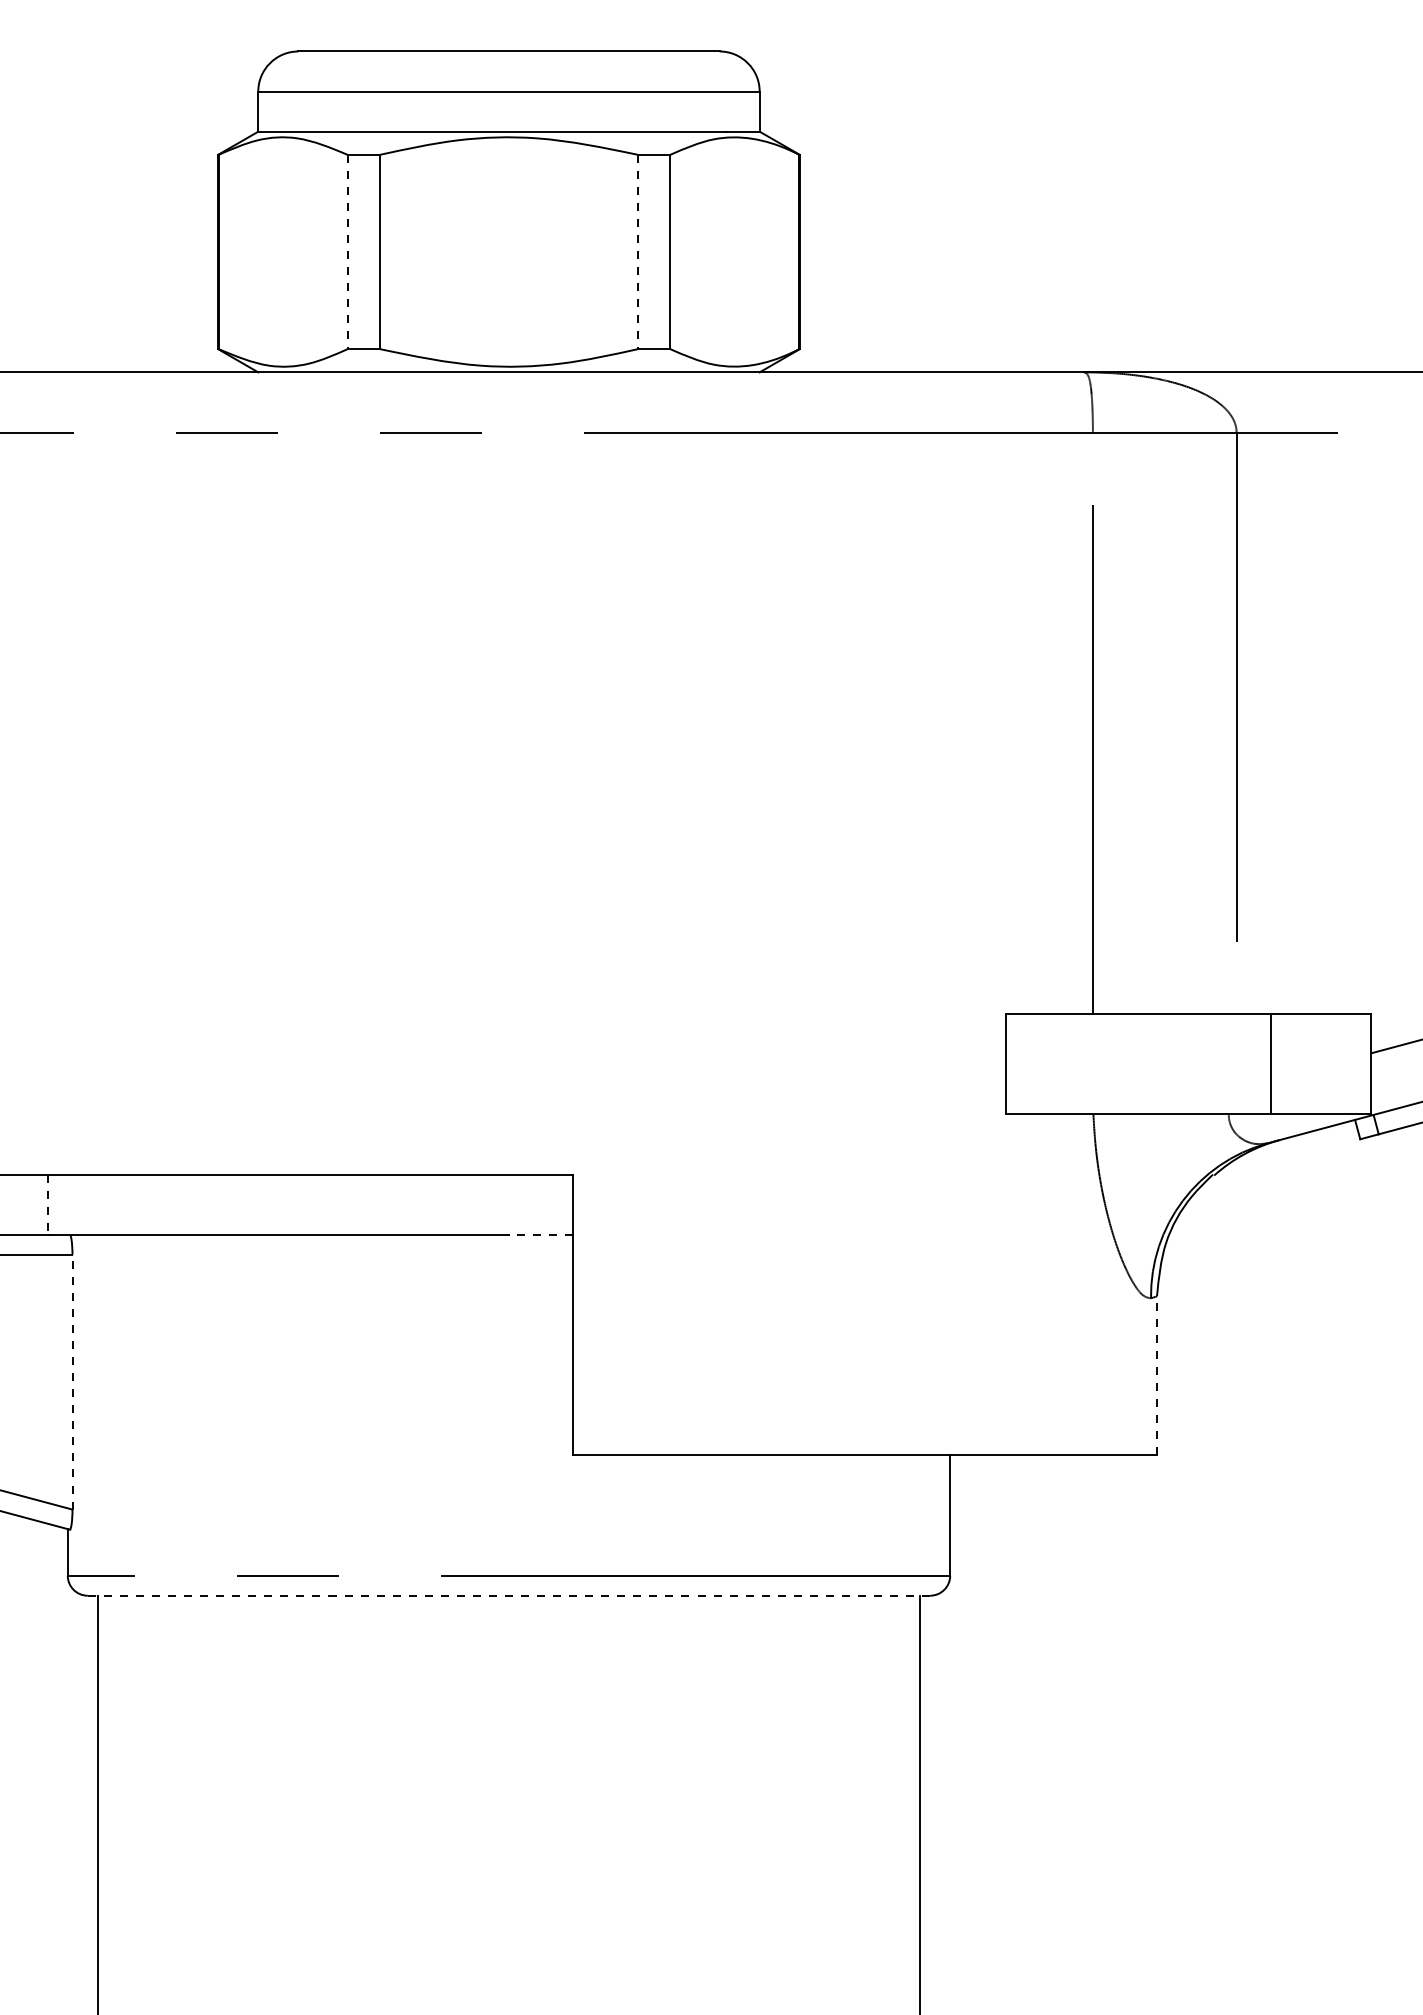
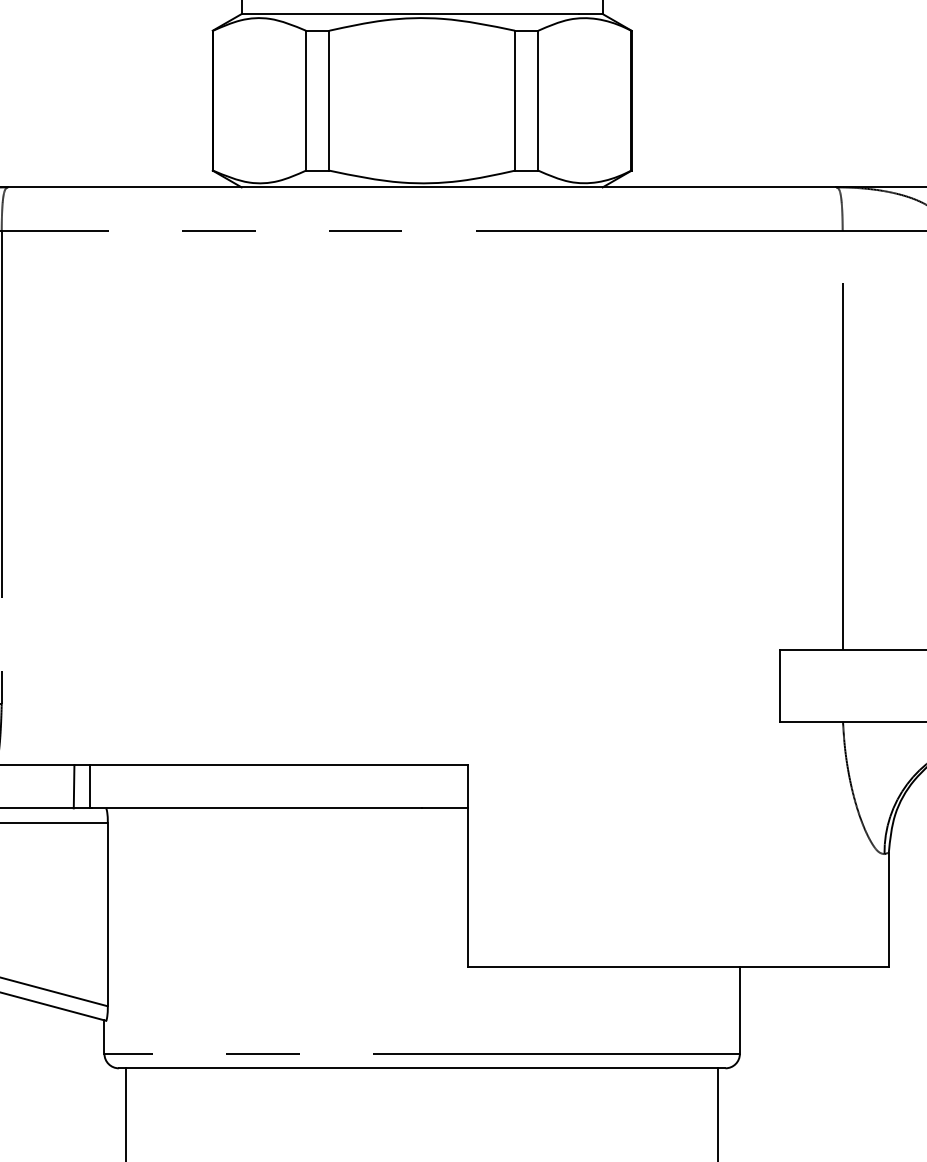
line: (347, 252) -> (305, 101), dashed -> solid
line: (637, 252) -> (514, 101), dashed -> solid
line: (25, 1204) -> (74, 786), added
line: (47, 1205) -> (89, 787), dashed -> solid
line: (540, 1234) -> (444, 808), dashed -> solid
line: (1157, 1375) -> (889, 909), dashed -> solid
line: (72, 1381) -> (107, 914), dashed -> solid
line: (508, 1595) -> (421, 1068), dashed -> solid

